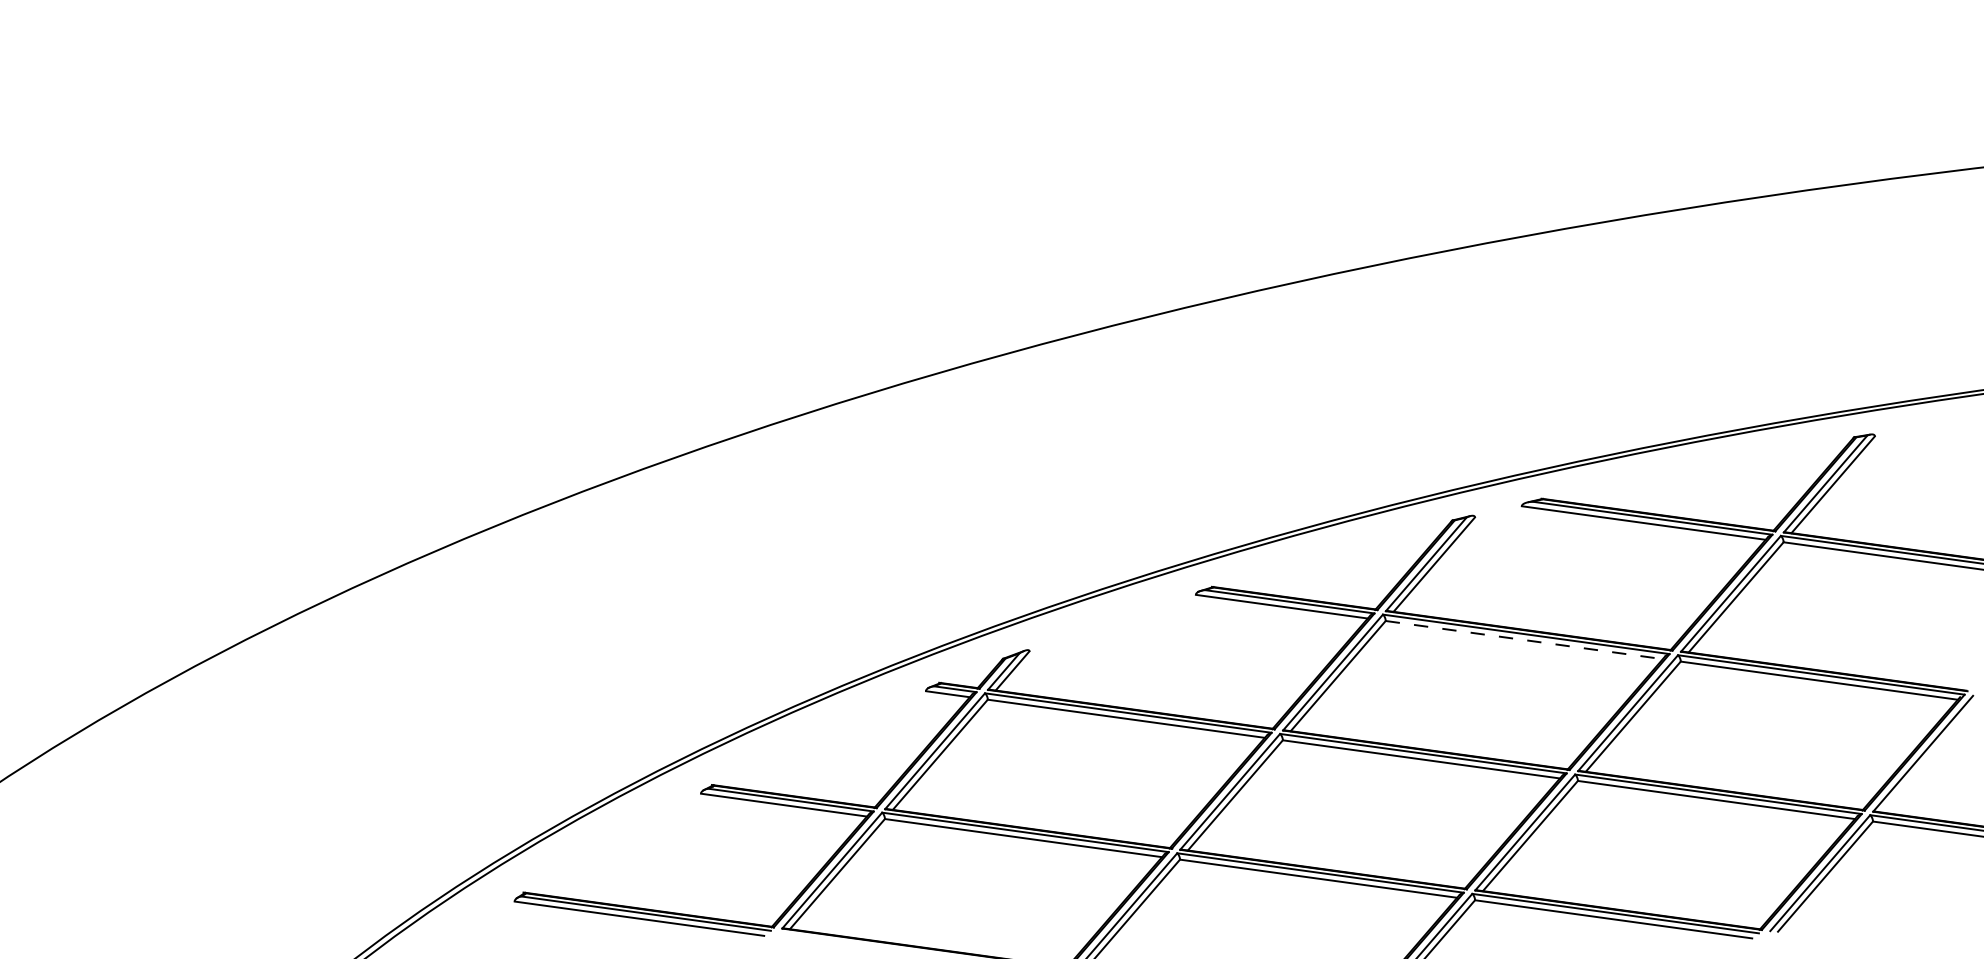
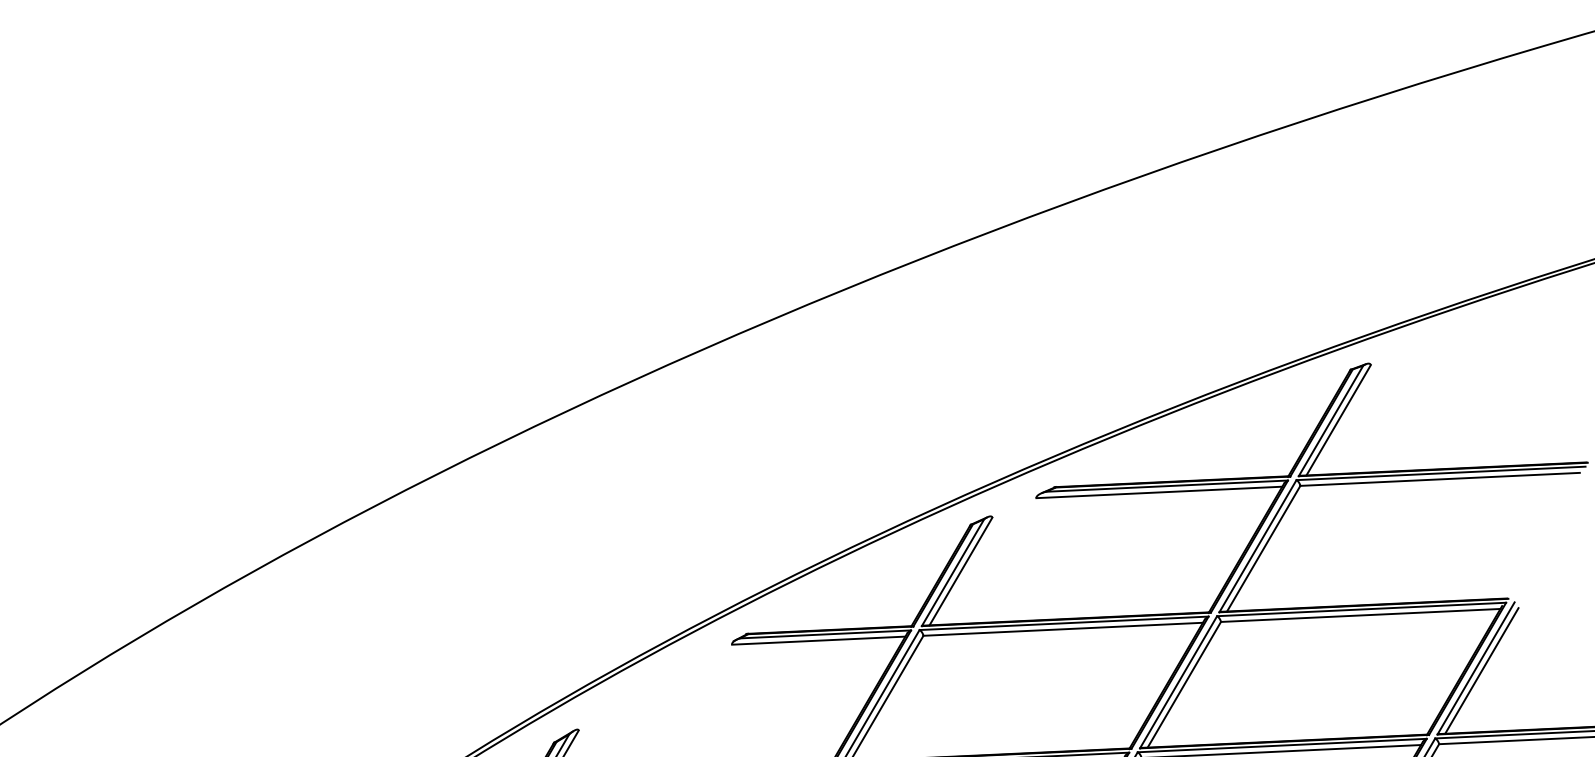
line: (1524, 640) -> (1063, 629), dashed -> solid
line: (1927, 757) -> (1481, 671), added

